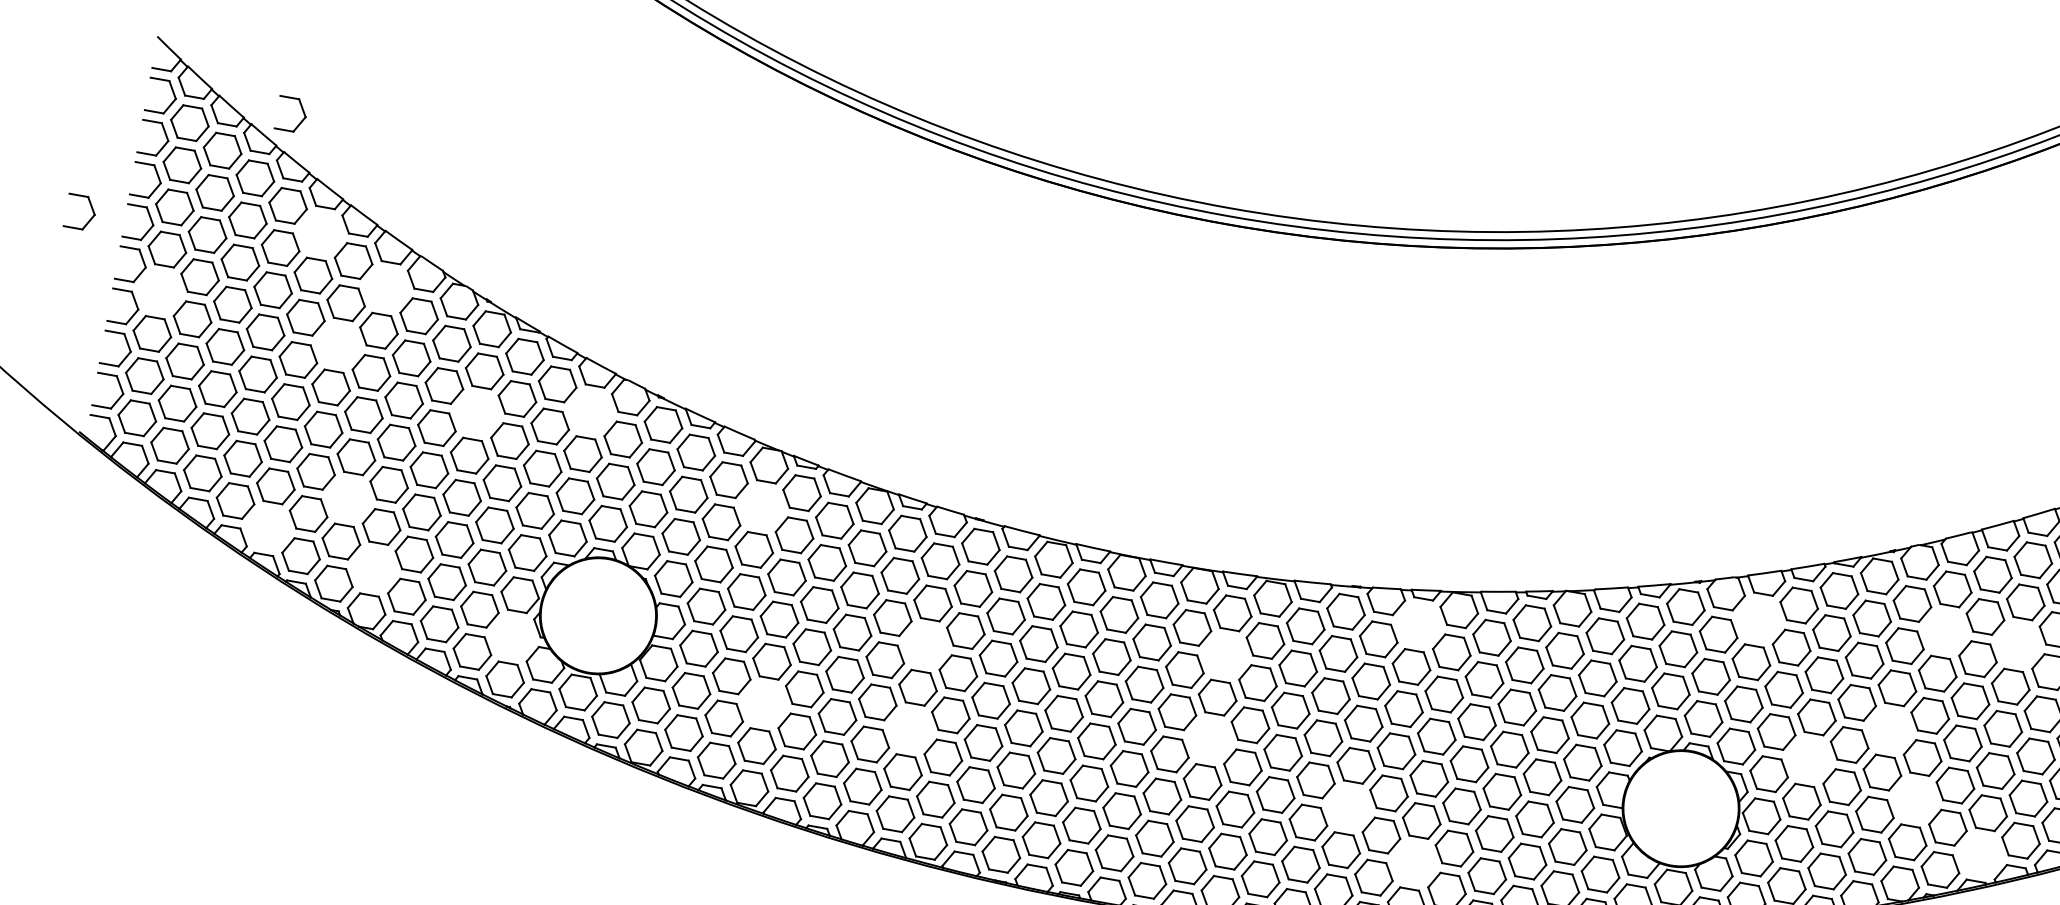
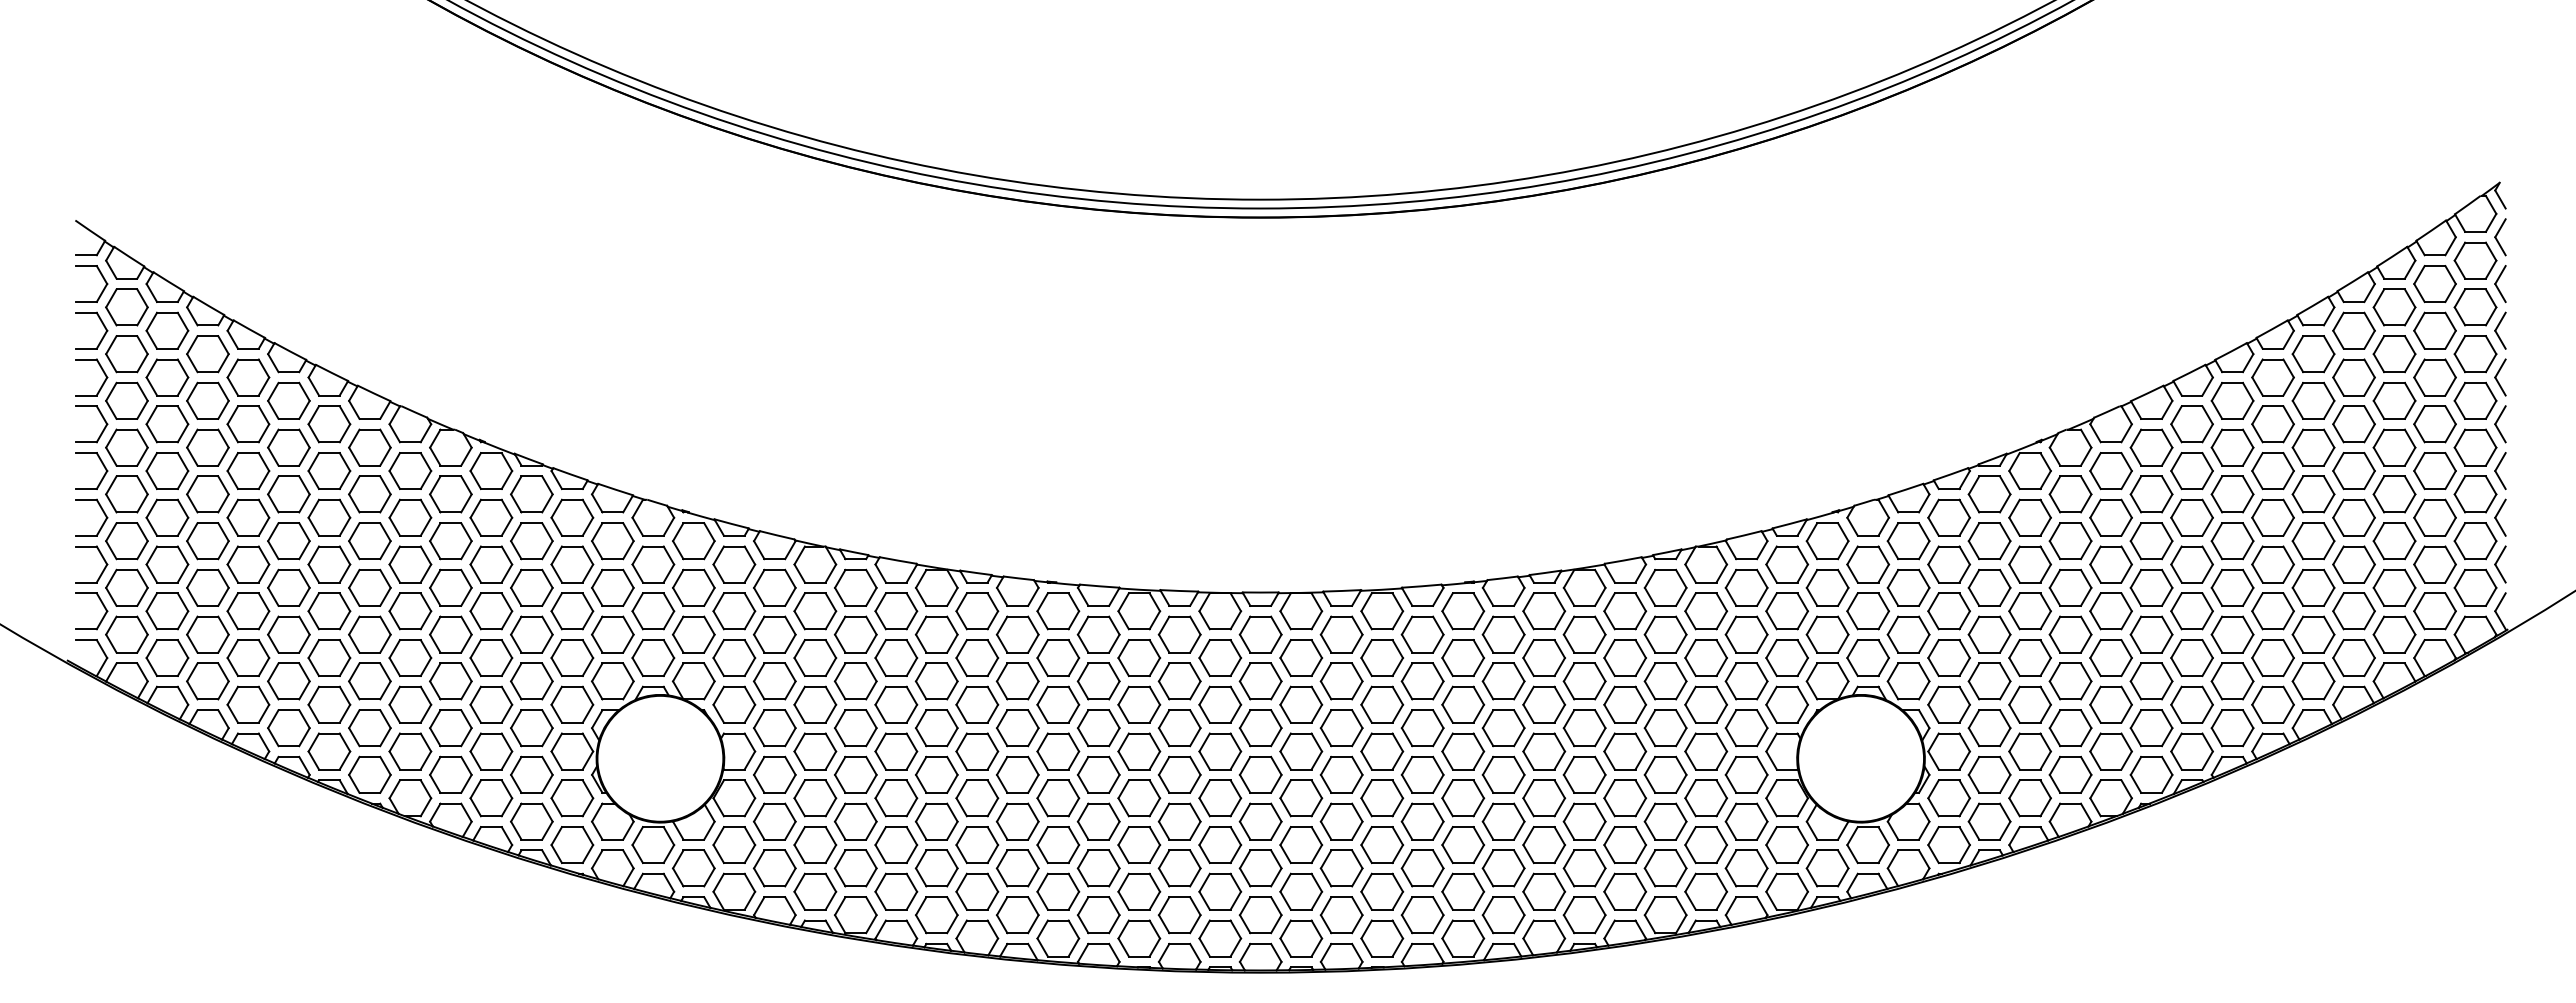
part: (301, 109) -> (244, 271), removed
part: (91, 208) -> (37, 418), removed
part: (320, 233) -> (288, 400), added
part: (386, 288) -> (369, 447), added
part: (159, 291) -> (126, 494), added
part: (338, 345) -> (329, 517), added
part: (590, 412) -> (612, 541), added
part: (477, 413) -> (491, 564), added
part: (348, 499) -> (369, 681), added
part: (761, 507) -> (815, 611), added
part: (267, 528) -> (288, 728), added
part: (374, 569) -> (410, 751), added
part: (1758, 620) -> (1908, 541), added
part: (1419, 625) -> (1544, 611), added
part: (1944, 631) -> (2110, 517), added
part: (512, 637) -> (572, 798), added
part: (2017, 644) -> (2191, 517), added
part: (925, 645) -> (1017, 728), added
part: (1224, 655) -> (1341, 681), added
part: (764, 703) -> (855, 821), added
part: (910, 729) -> (1017, 821), added
part: (1889, 730) -> (2070, 634), added
part: (1210, 739) -> (1341, 774), added
part: (1809, 759) -> (1989, 681), added
part: (1914, 799) -> (2110, 704), added
part: (1348, 807) -> (1503, 821), added
part: (1980, 855) -> (2191, 751), added
part: (1414, 863) -> (1584, 868), added

